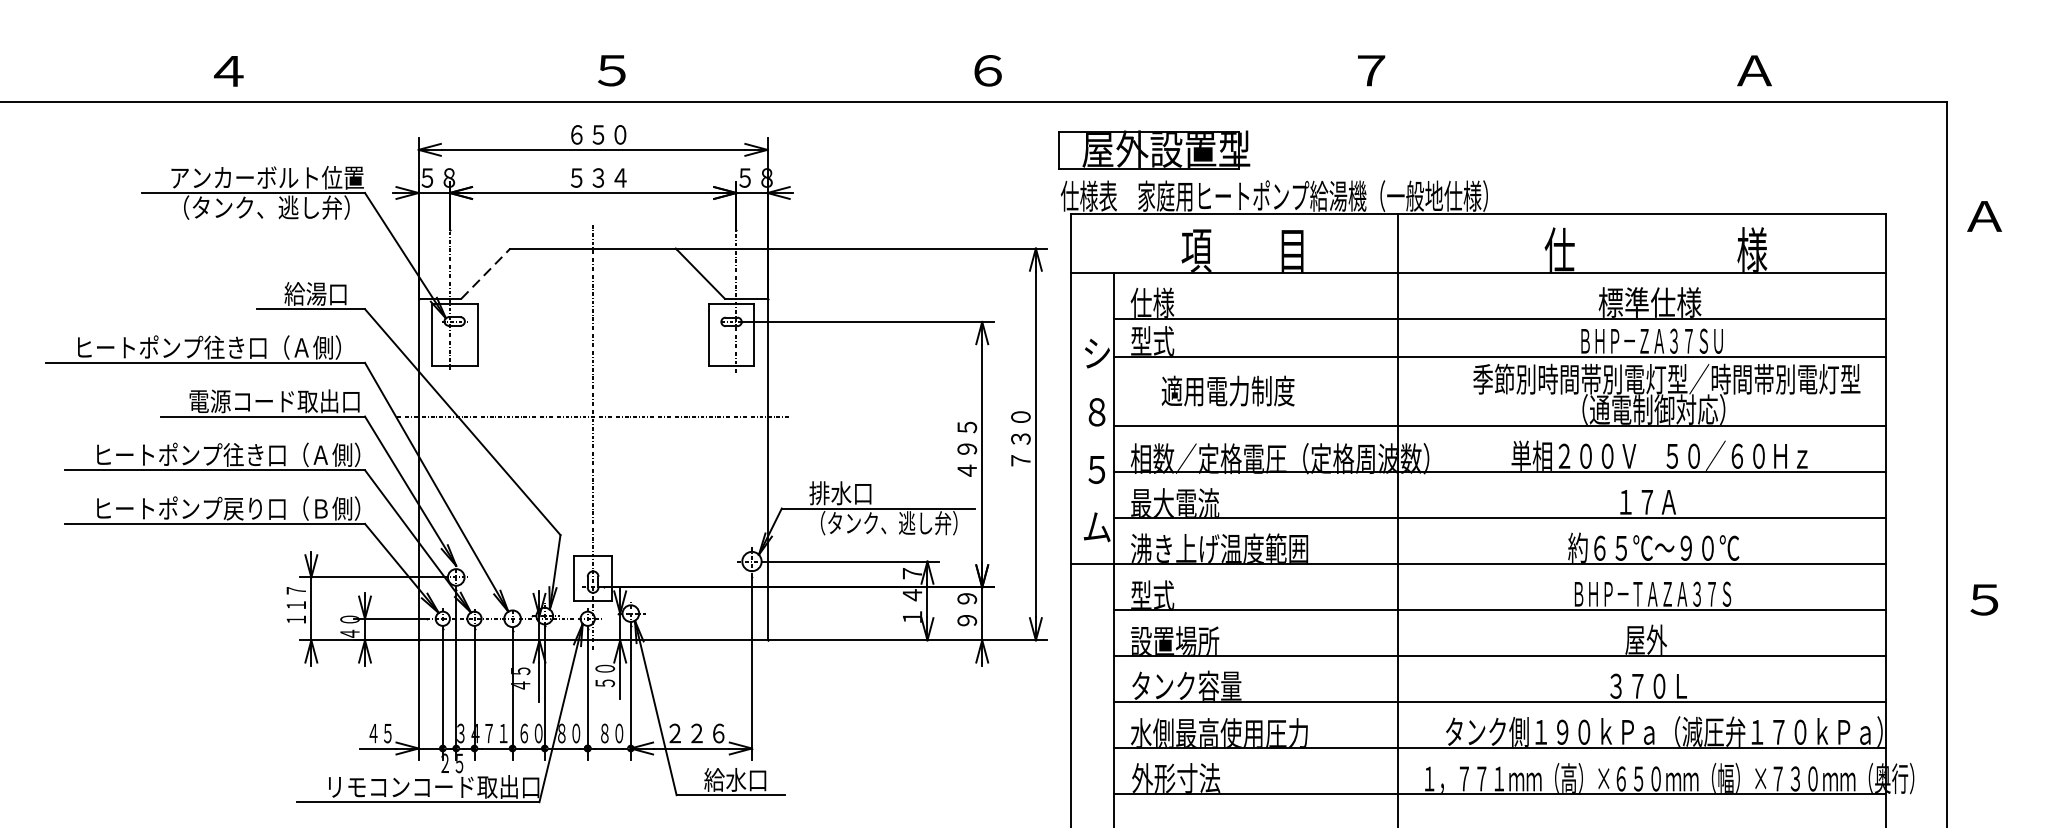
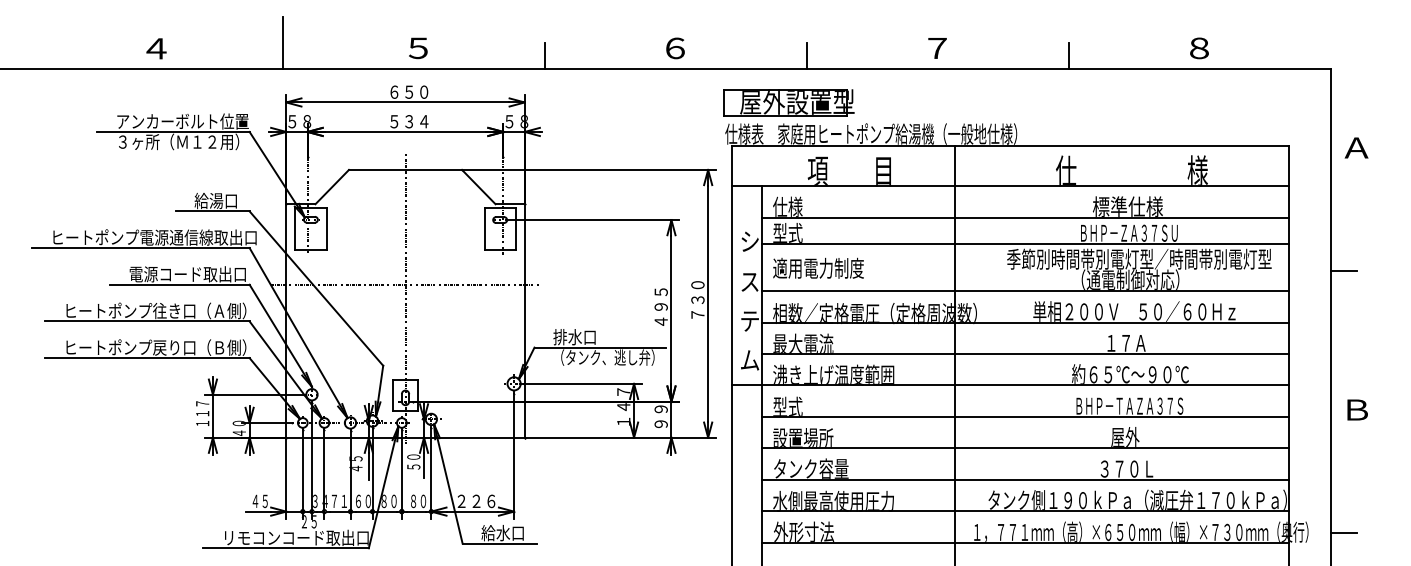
line: (413, 63) -> (282, 43), added
text: (1754, 70) -> (1199, 48), Ａ -> ８
line: (796, 82) -> (544, 56), added
line: (1179, 82) -> (806, 56), added
line: (1564, 82) -> (1069, 56), added
text: (258, 206) -> (176, 141), （タンク、逃し弁） -> ３ヶ所（Ｍ１２用）
line: (486, 274) -> (332, 187), dashed -> solid
text: (290, 347) -> (198, 237), ヒートポンプ往き口（Ａ側） -> ヒートポンプ電源通信線取出口
text: (1228, 389) -> (818, 267), moved
line: (1966, 397) -> (1344, 271), added
text: (1096, 411) -> (749, 281), ８ -> ス
text: (1096, 470) -> (749, 321), ５ -> テ
text: (1985, 599) -> (1357, 409), ５ -> Ｂ
line: (1966, 780) -> (1344, 533), added

